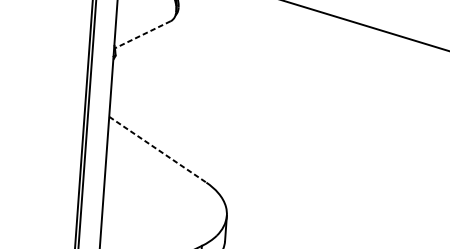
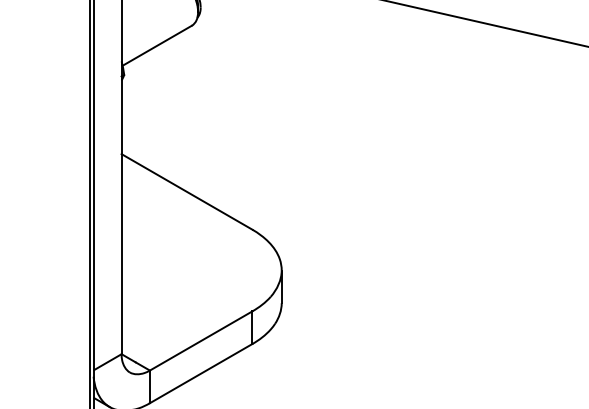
line: (143, 34) -> (157, 45), dashed -> solid
line: (158, 149) -> (187, 191), dashed -> solid

